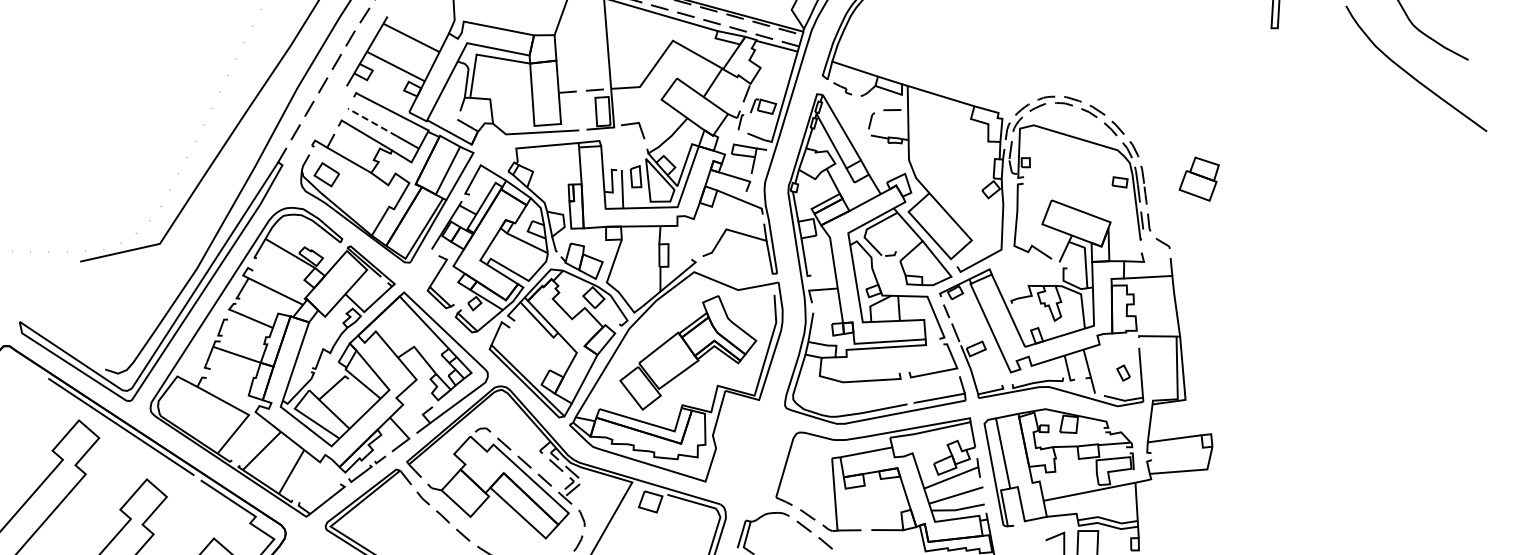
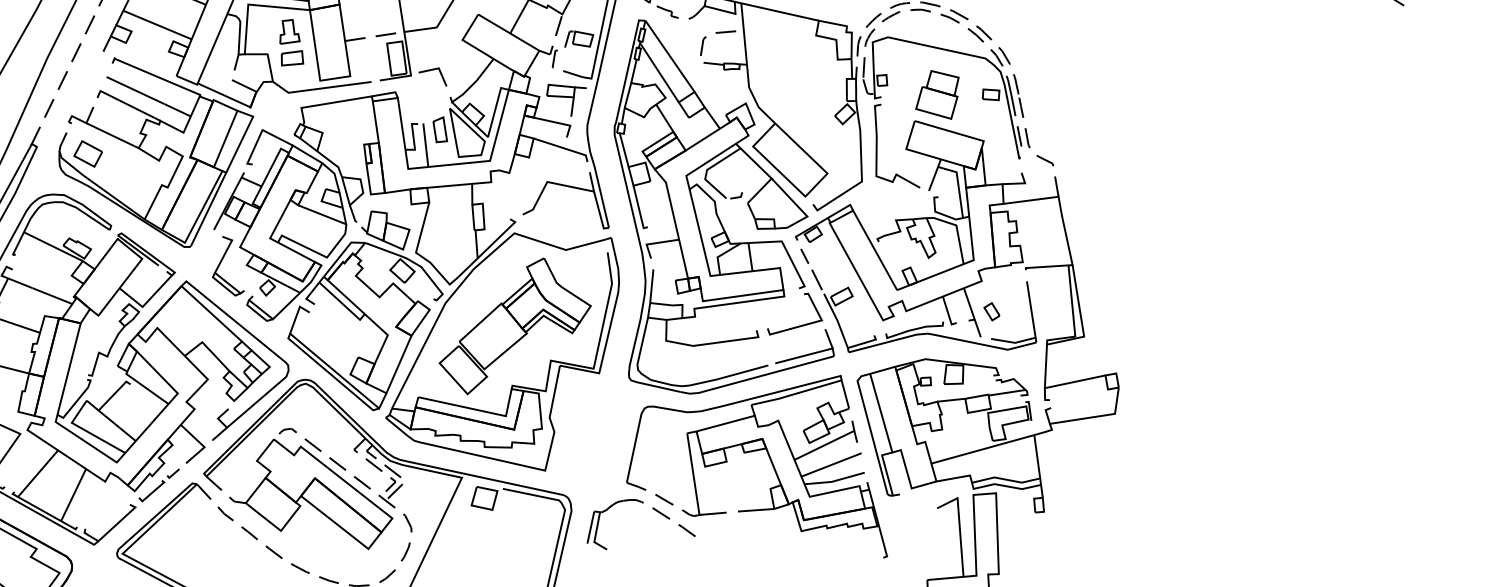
part: (511, 90) -> (291, 42), added
line: (371, 122) -> (134, 90), dashed -> solid
part: (1198, 178) -> (936, 94), moved
part: (1123, 372) -> (991, 311), moved

